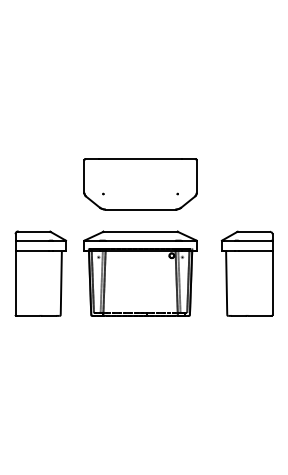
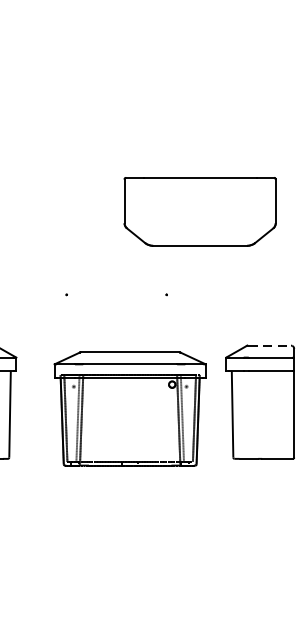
part: (140, 184) -> (200, 212), moved
line: (254, 231) -> (270, 345), solid -> dashed
part: (140, 273) -> (130, 408), moved

